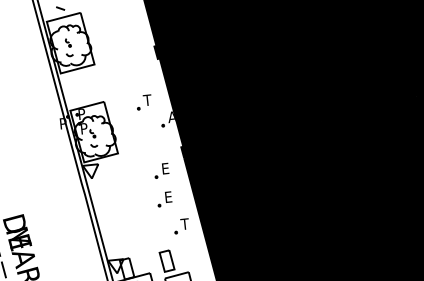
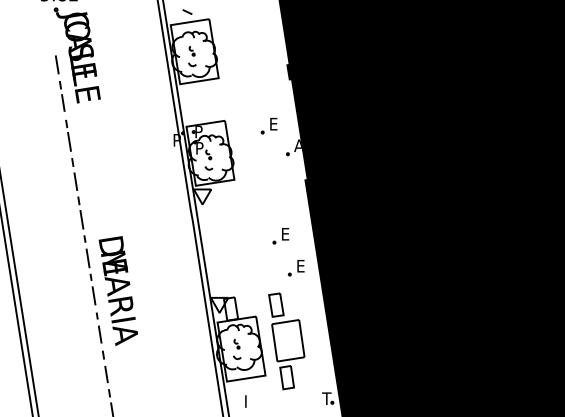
text: (147, 99) -> (273, 123), T -> E
part: (161, 171) -> (280, 204), removed
text: (184, 224) -> (300, 266), T -> E

